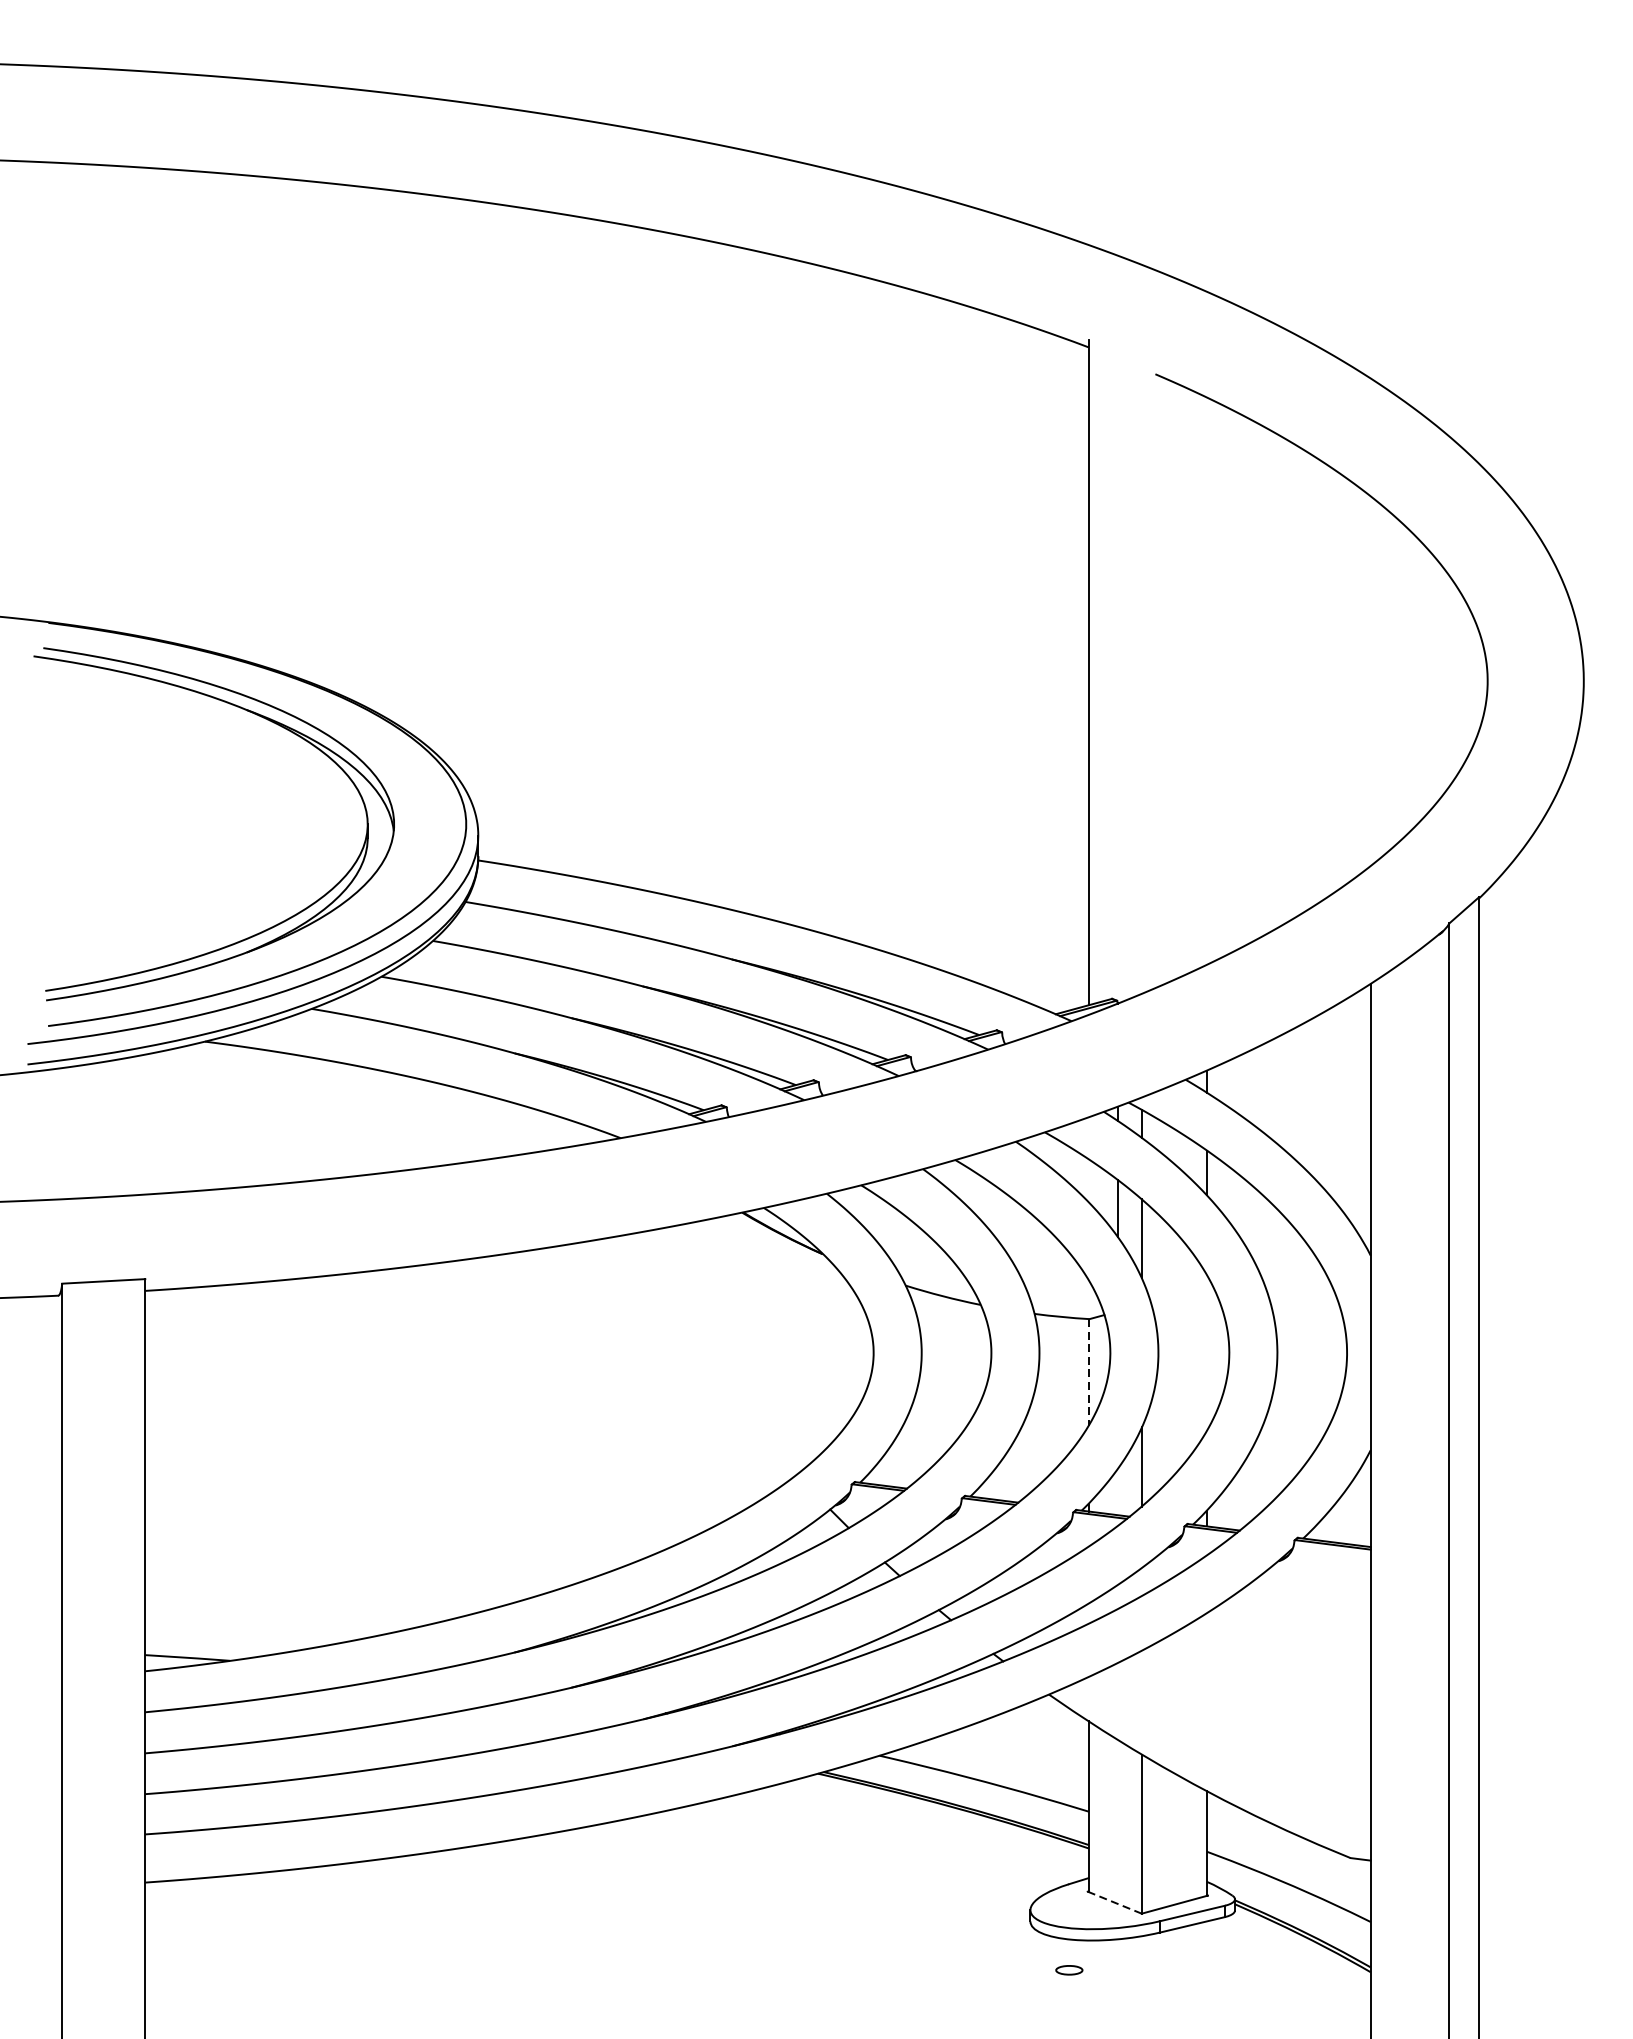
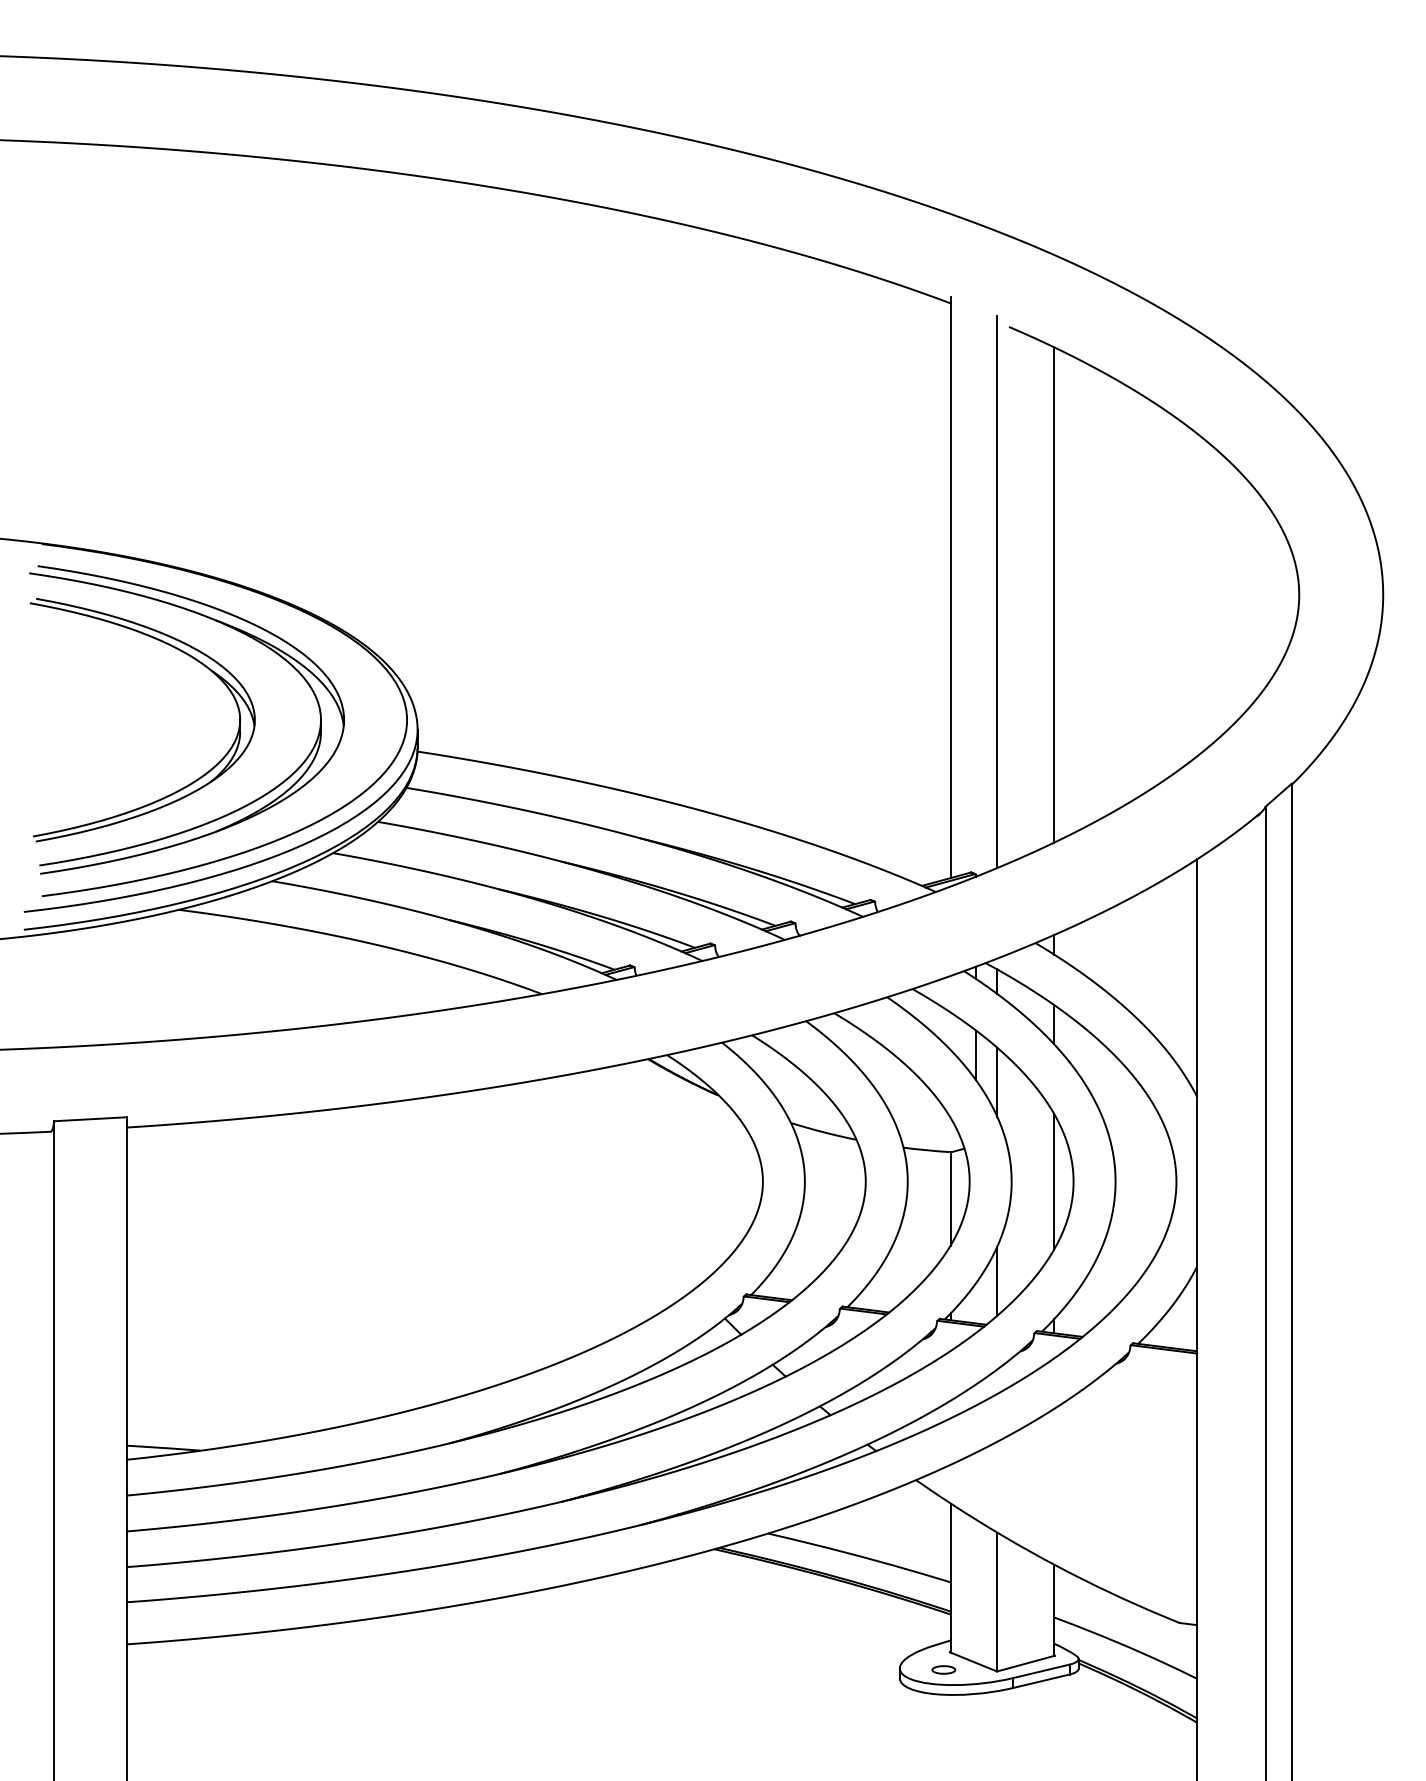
line: (1142, 677) -> (997, 591), added
line: (1207, 680) -> (1054, 594), added
part: (209, 901) -> (182, 787), added
line: (1207, 1352) -> (1054, 1181), added
line: (1088, 1372) -> (950, 1198), dashed -> solid
line: (1114, 1903) -> (973, 1662), dashed -> solid
part: (1068, 1969) -> (943, 1669), moved

